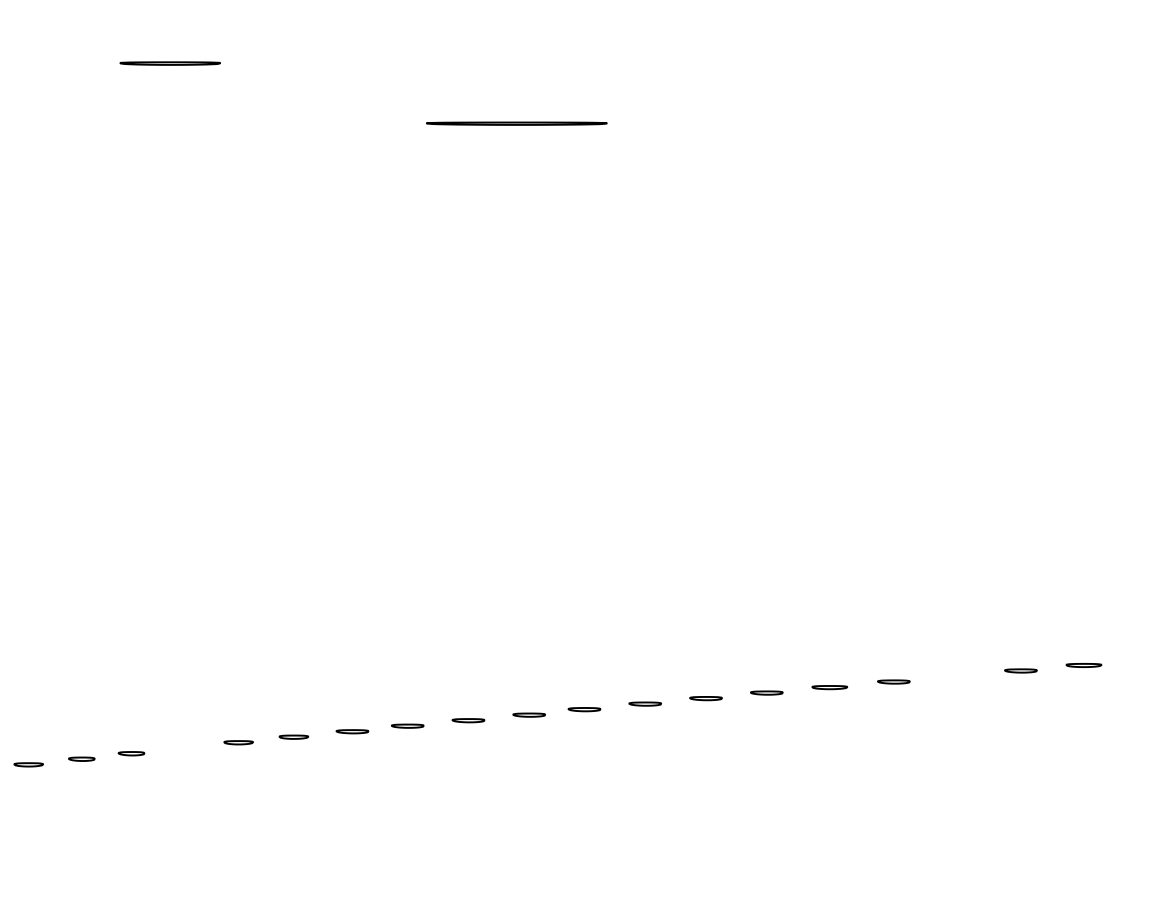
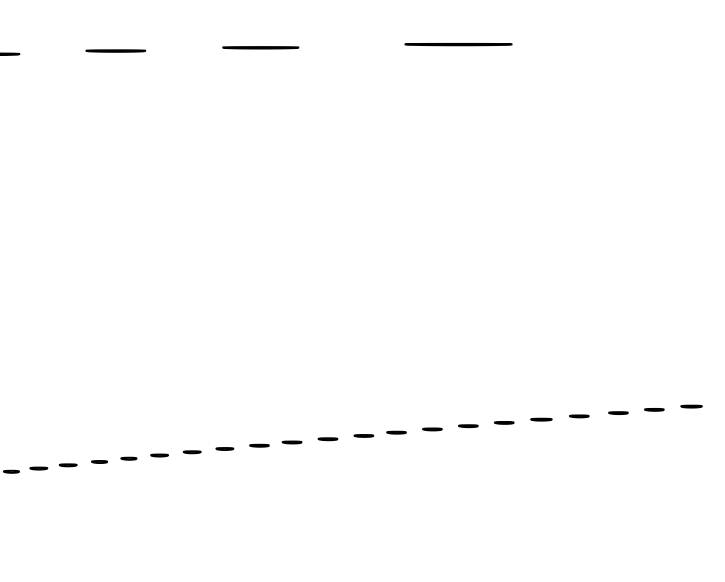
line: (354, 57) -> (260, 47), added
line: (169, 62) -> (115, 50), moved
line: (516, 123) -> (458, 44), moved
line: (960, 675) -> (618, 412), added
part: (183, 748) -> (159, 455), added

